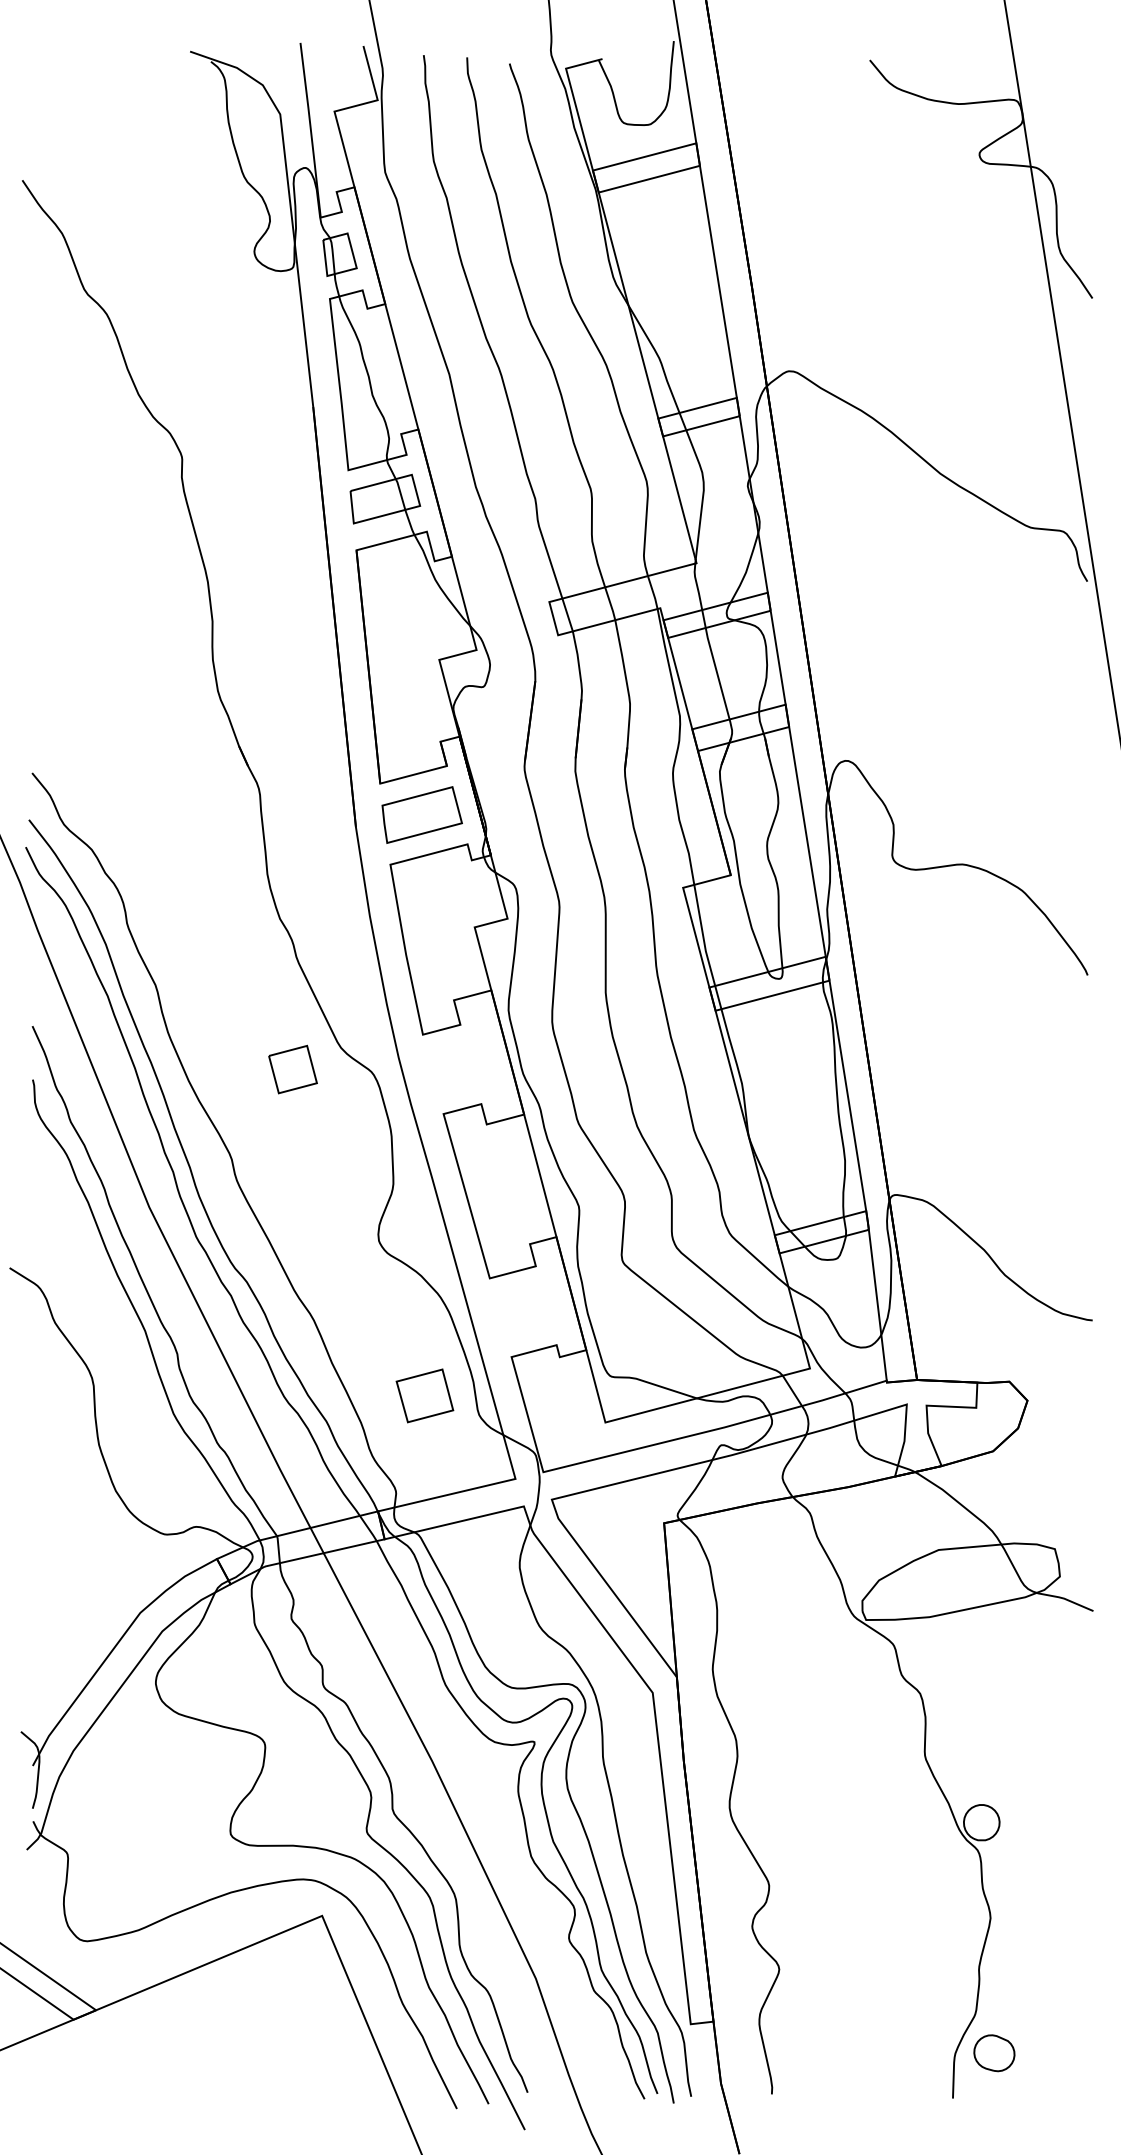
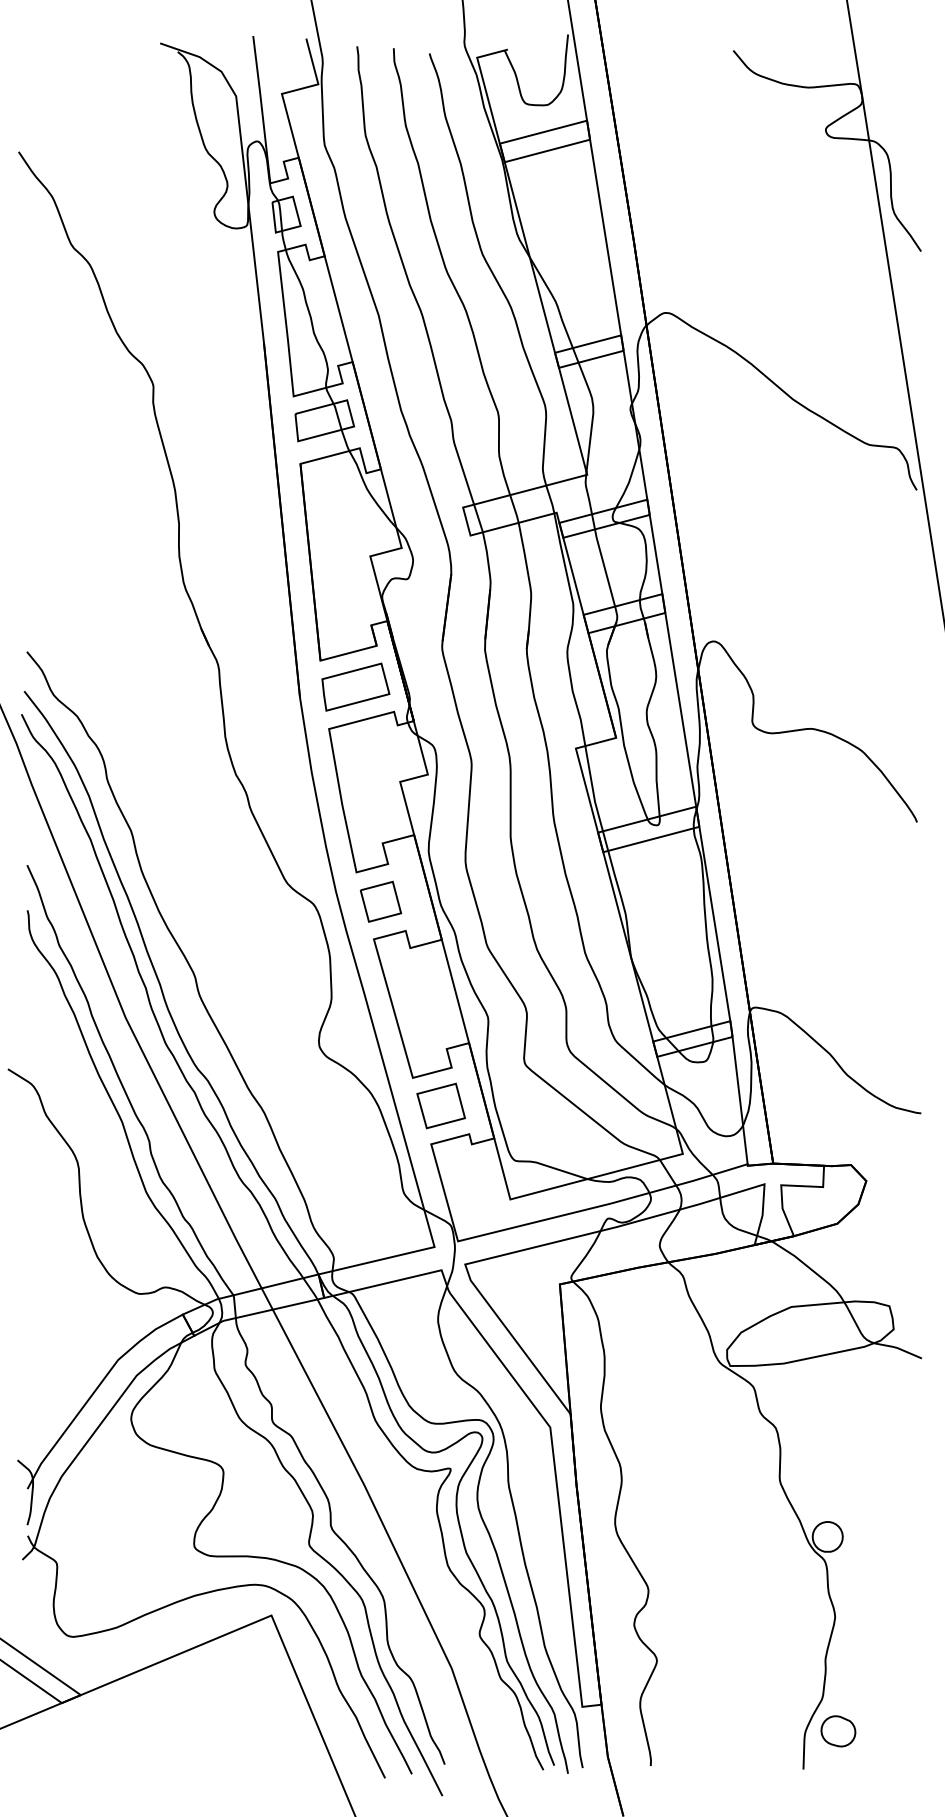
part: (293, 1069) -> (381, 901), moved
part: (424, 1395) -> (440, 1105), moved

